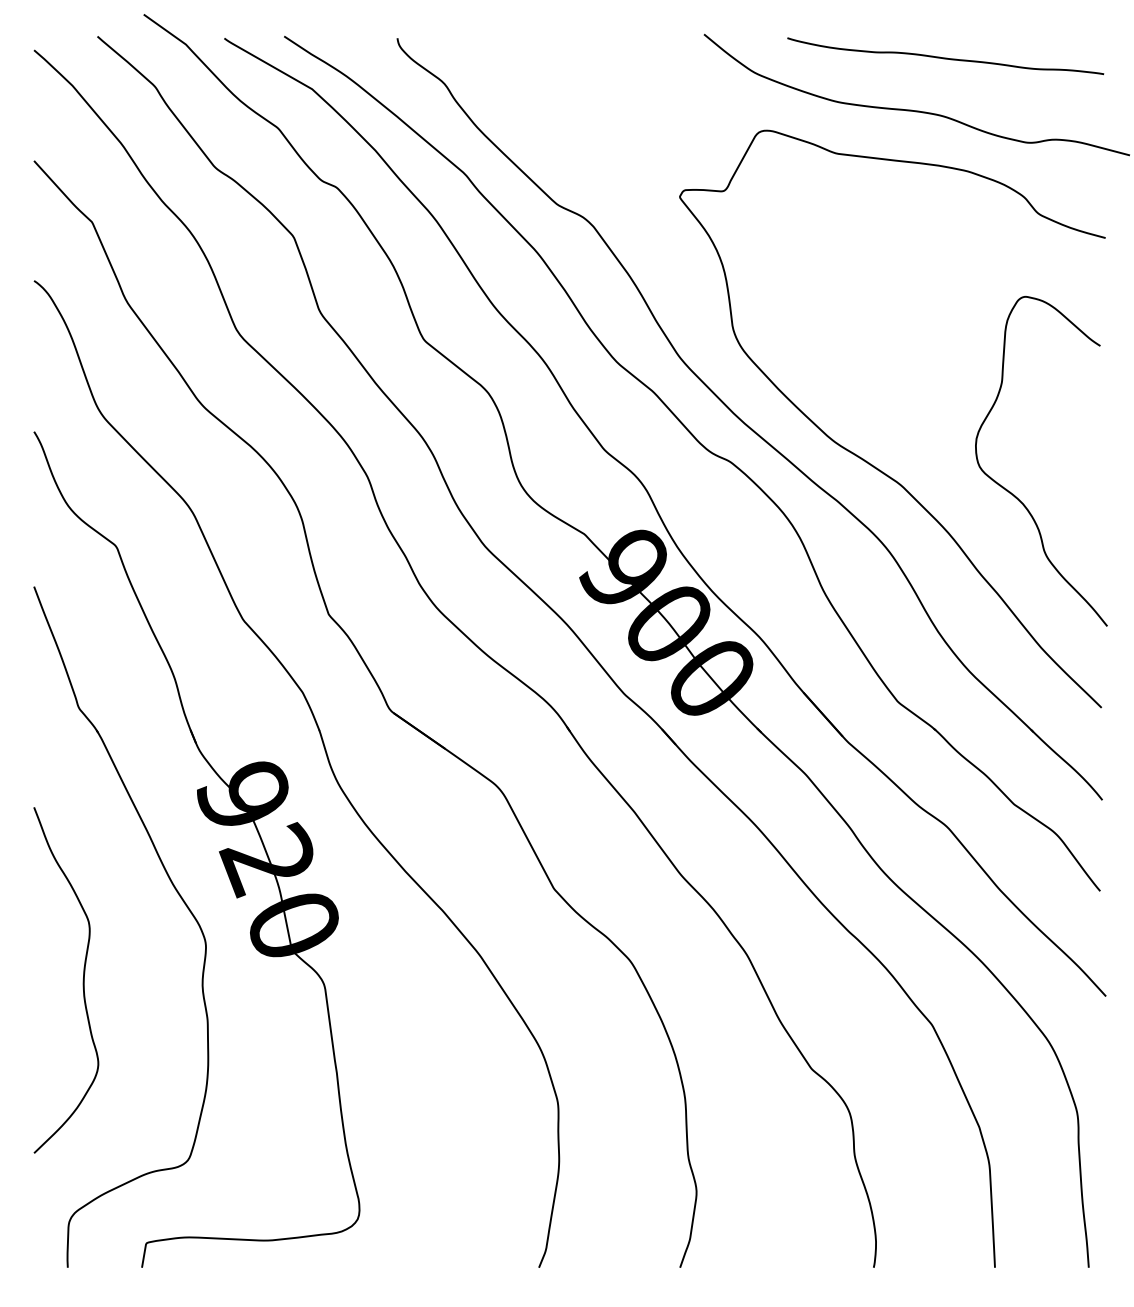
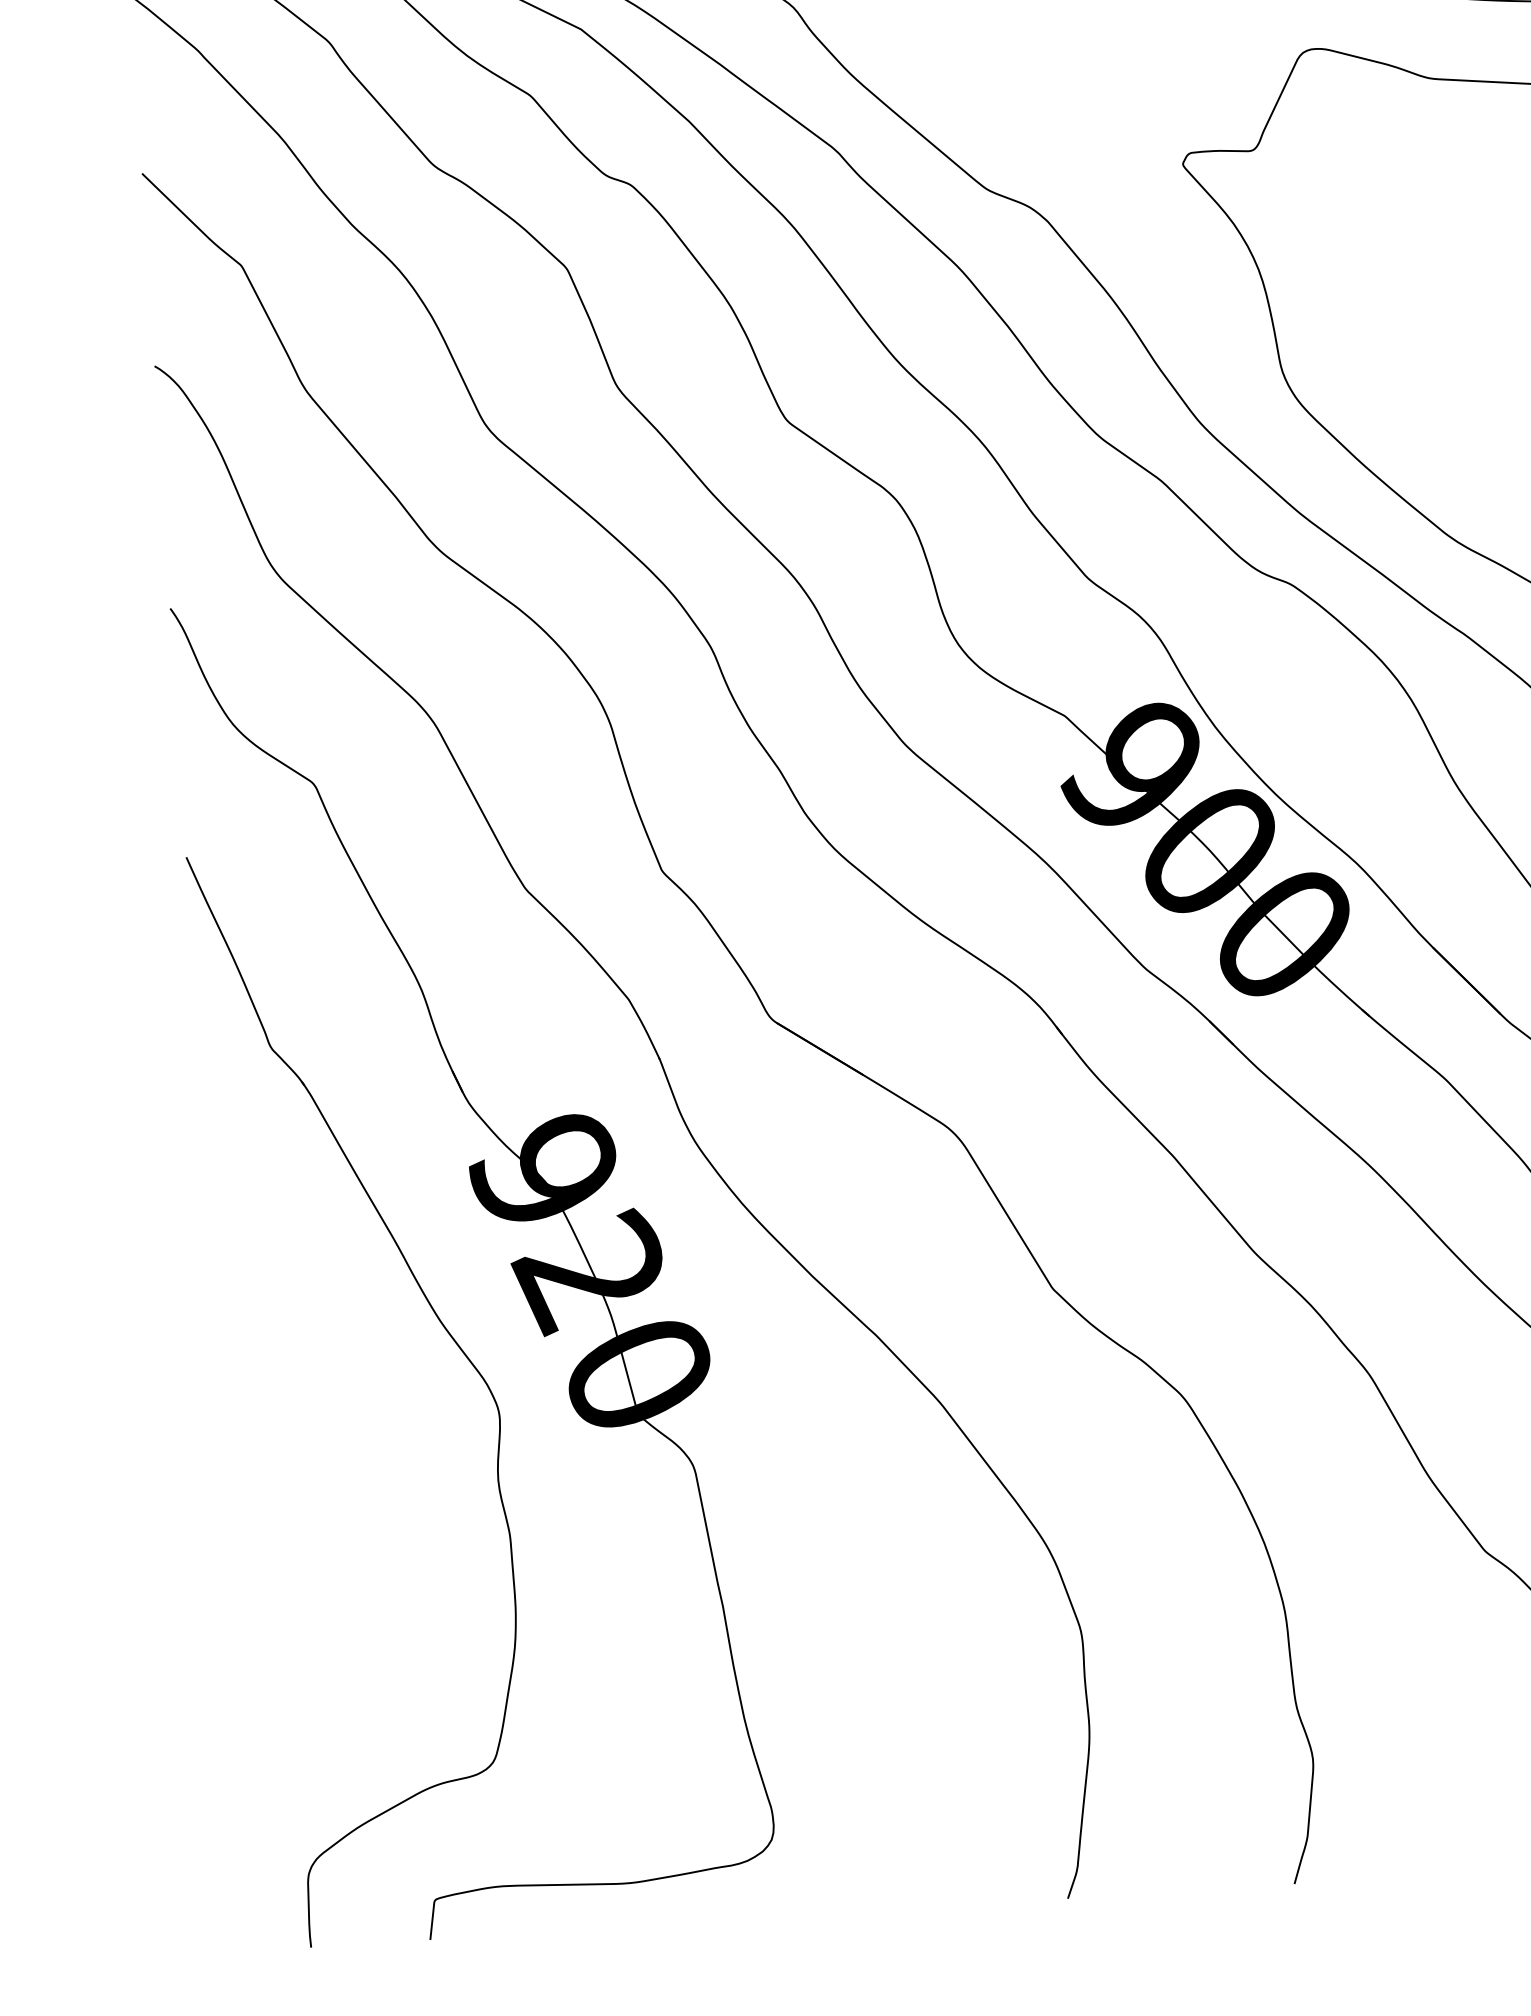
curve: (82, 980) -> (304, 1484), removed

